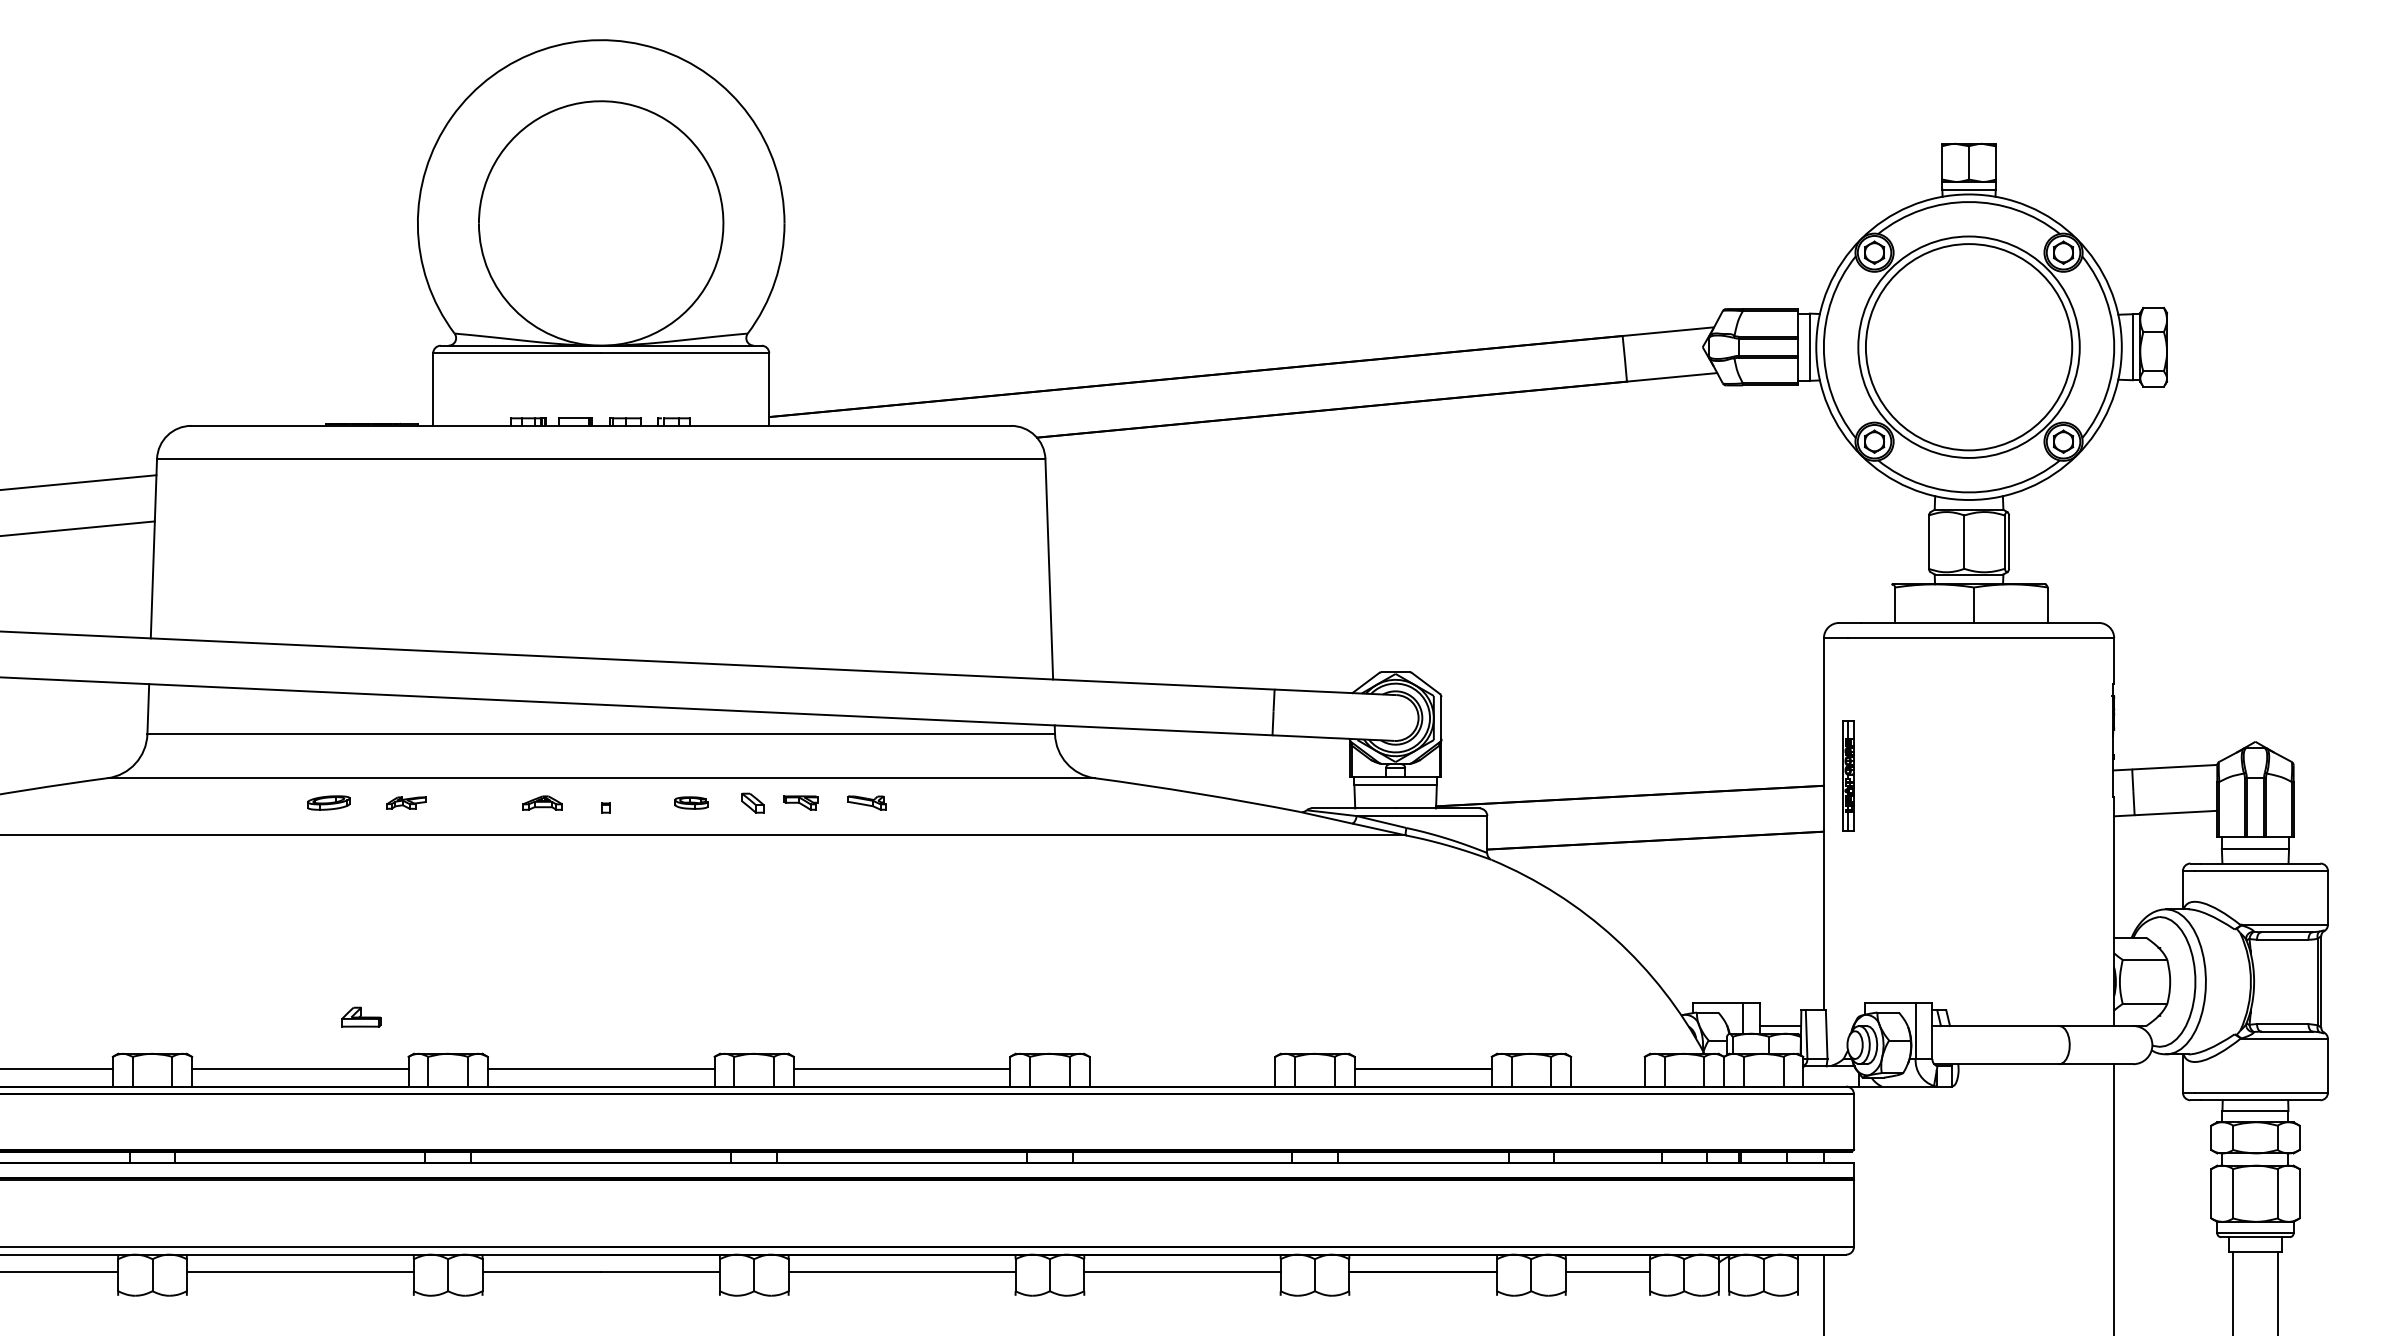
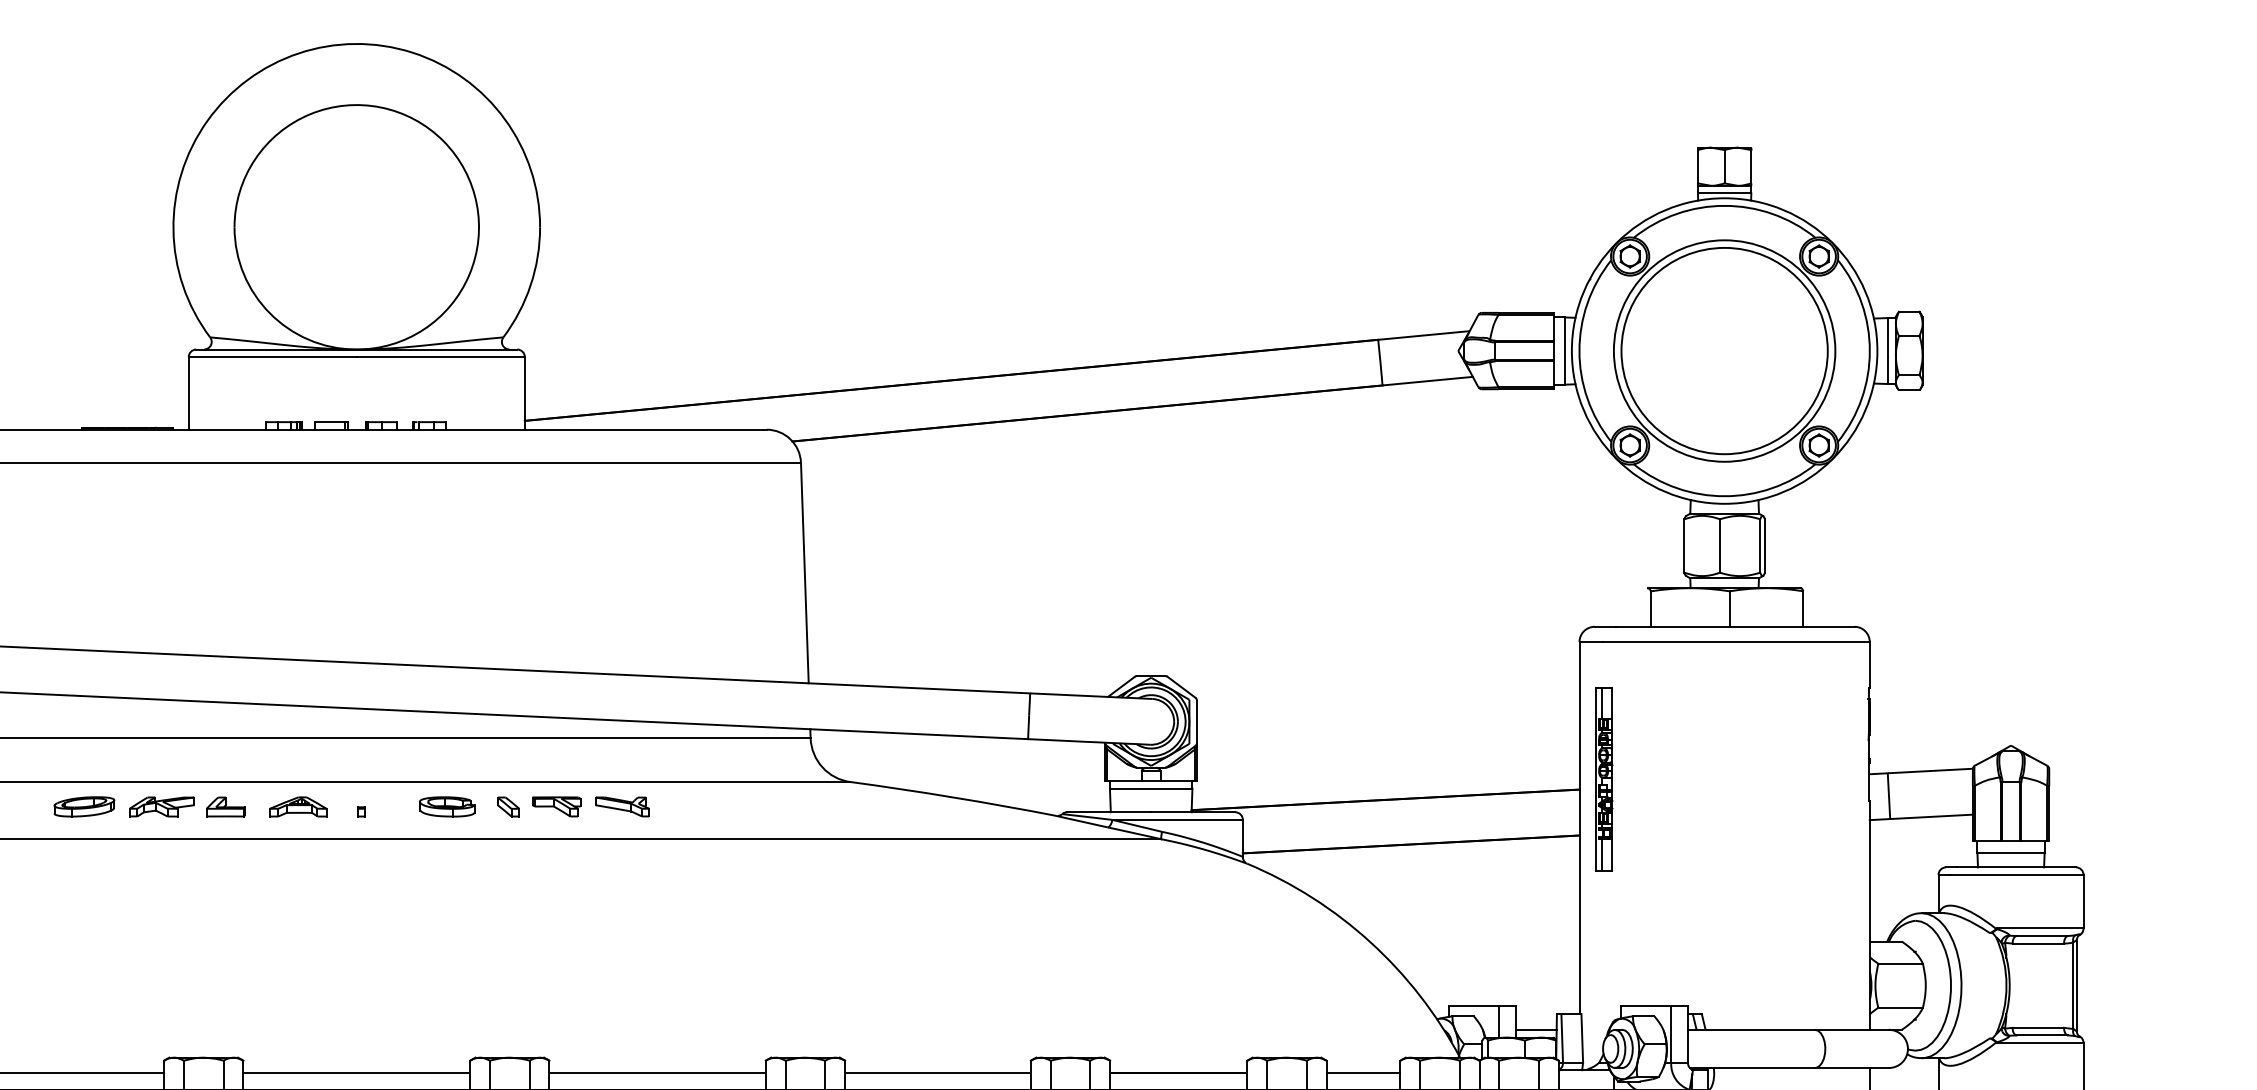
part: (1848, 775) -> (1604, 779), size x1.67
part: (328, 802) -> (84, 806), size x1.43
part: (406, 802) -> (162, 806), size x1.67
part: (542, 802) -> (298, 806), size x1.43
part: (691, 802) -> (447, 806), size x1.67
part: (800, 802) -> (556, 806), size x1.43
part: (866, 802) -> (622, 806), size x1.43
part: (361, 1016) -> (226, 806), moved
line: (1182, 1069) -> (938, 1073), added
line: (1607, 1069) -> (1363, 1073), added

